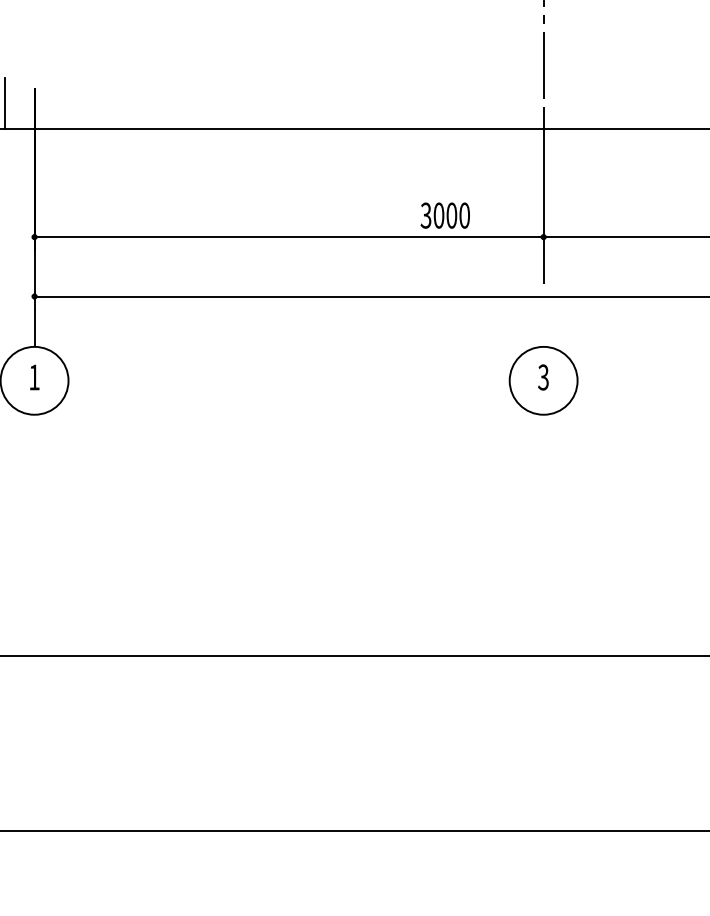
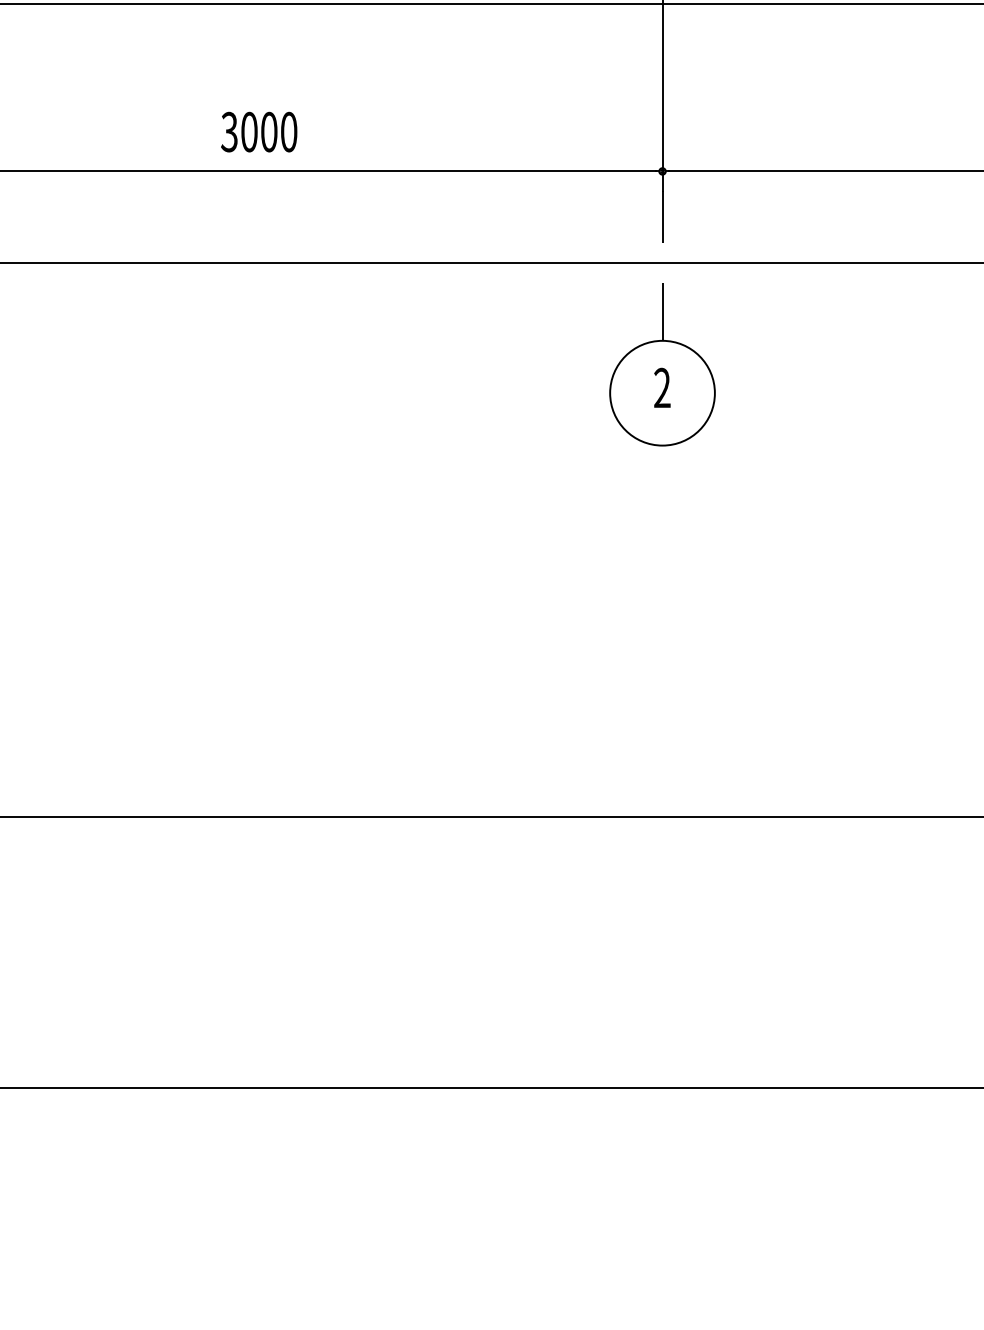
text: (444, 215) -> (257, 131), moved
line: (543, 327) -> (662, 310), added
text: (543, 377) -> (662, 388), 3 -> 2

